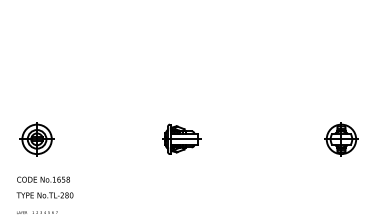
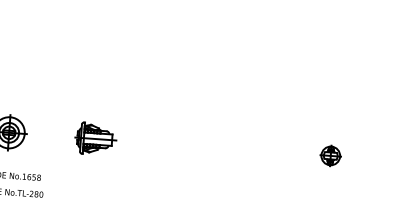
part: (181, 138) -> (95, 138), moved
part: (341, 139) -> (330, 156), size x0.6

